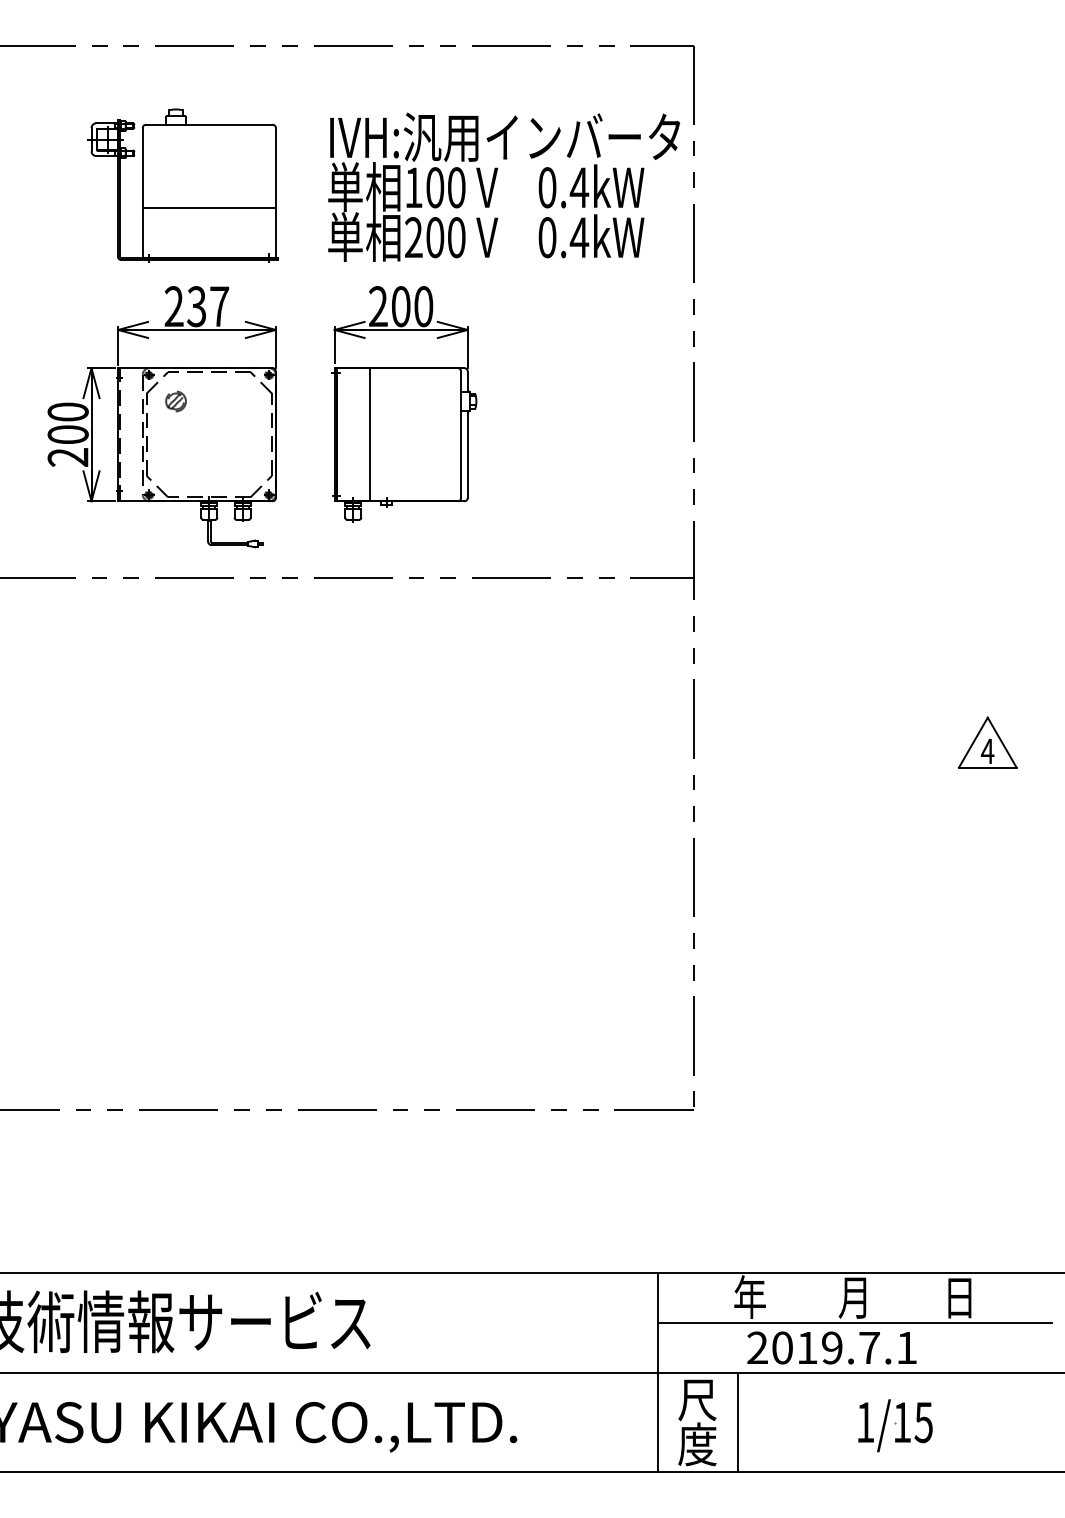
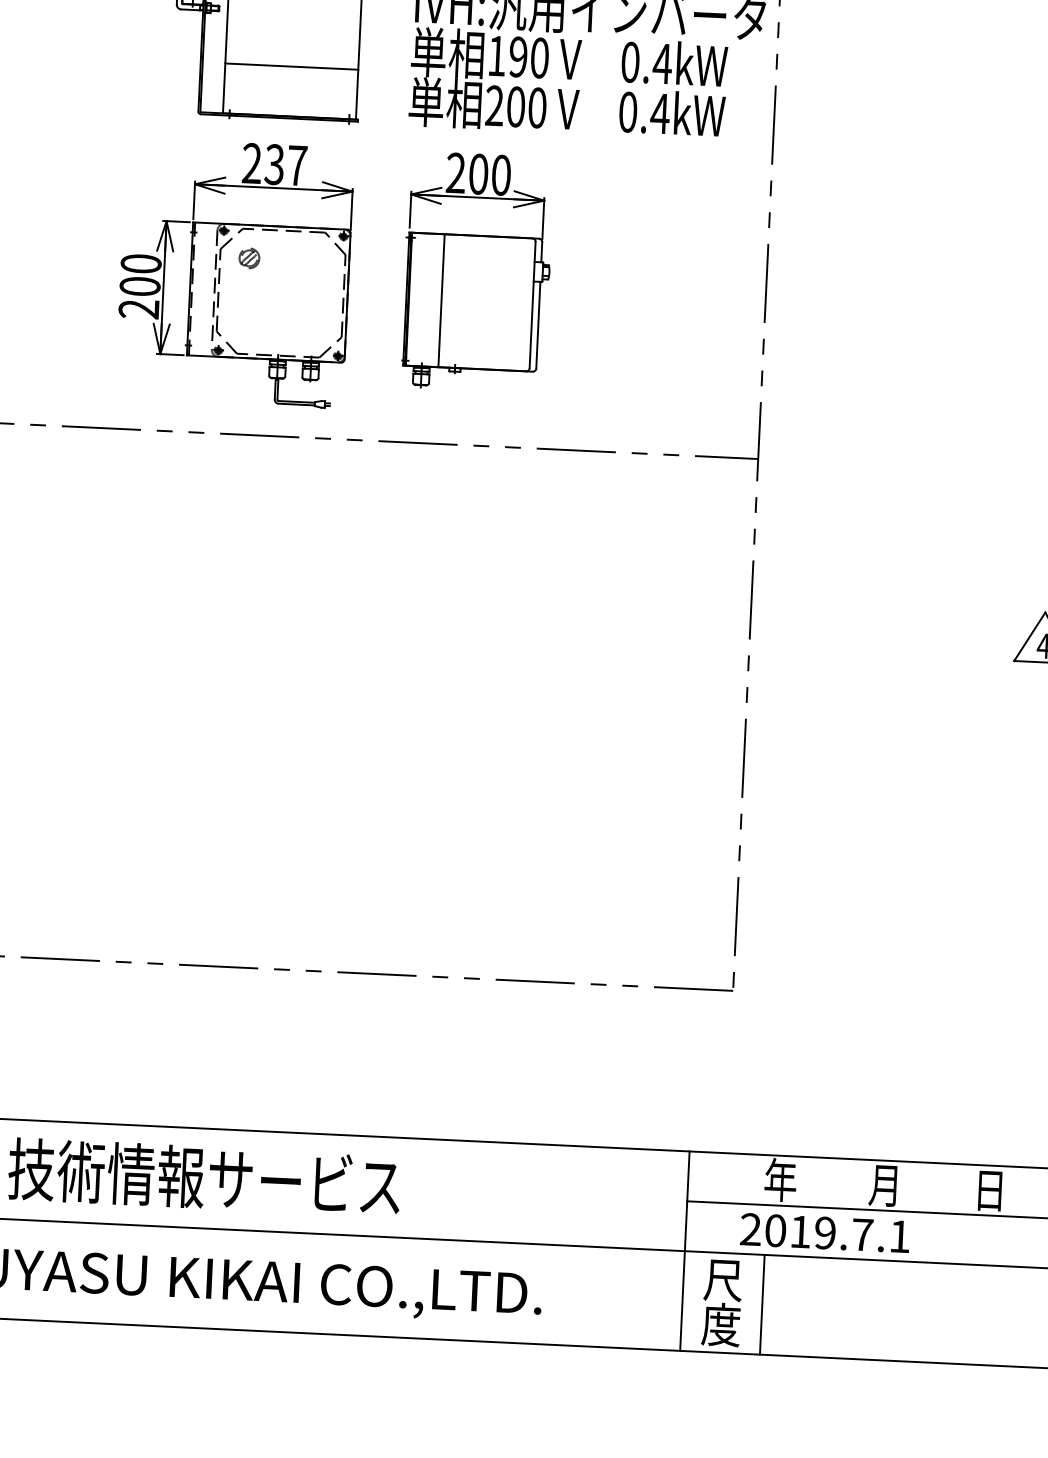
text: (435, 187) -> (518, 56), 100 -> 190
text: (831, 1347) -> (824, 1232), moved
part: (895, 1425) -> (919, 1315), removed

